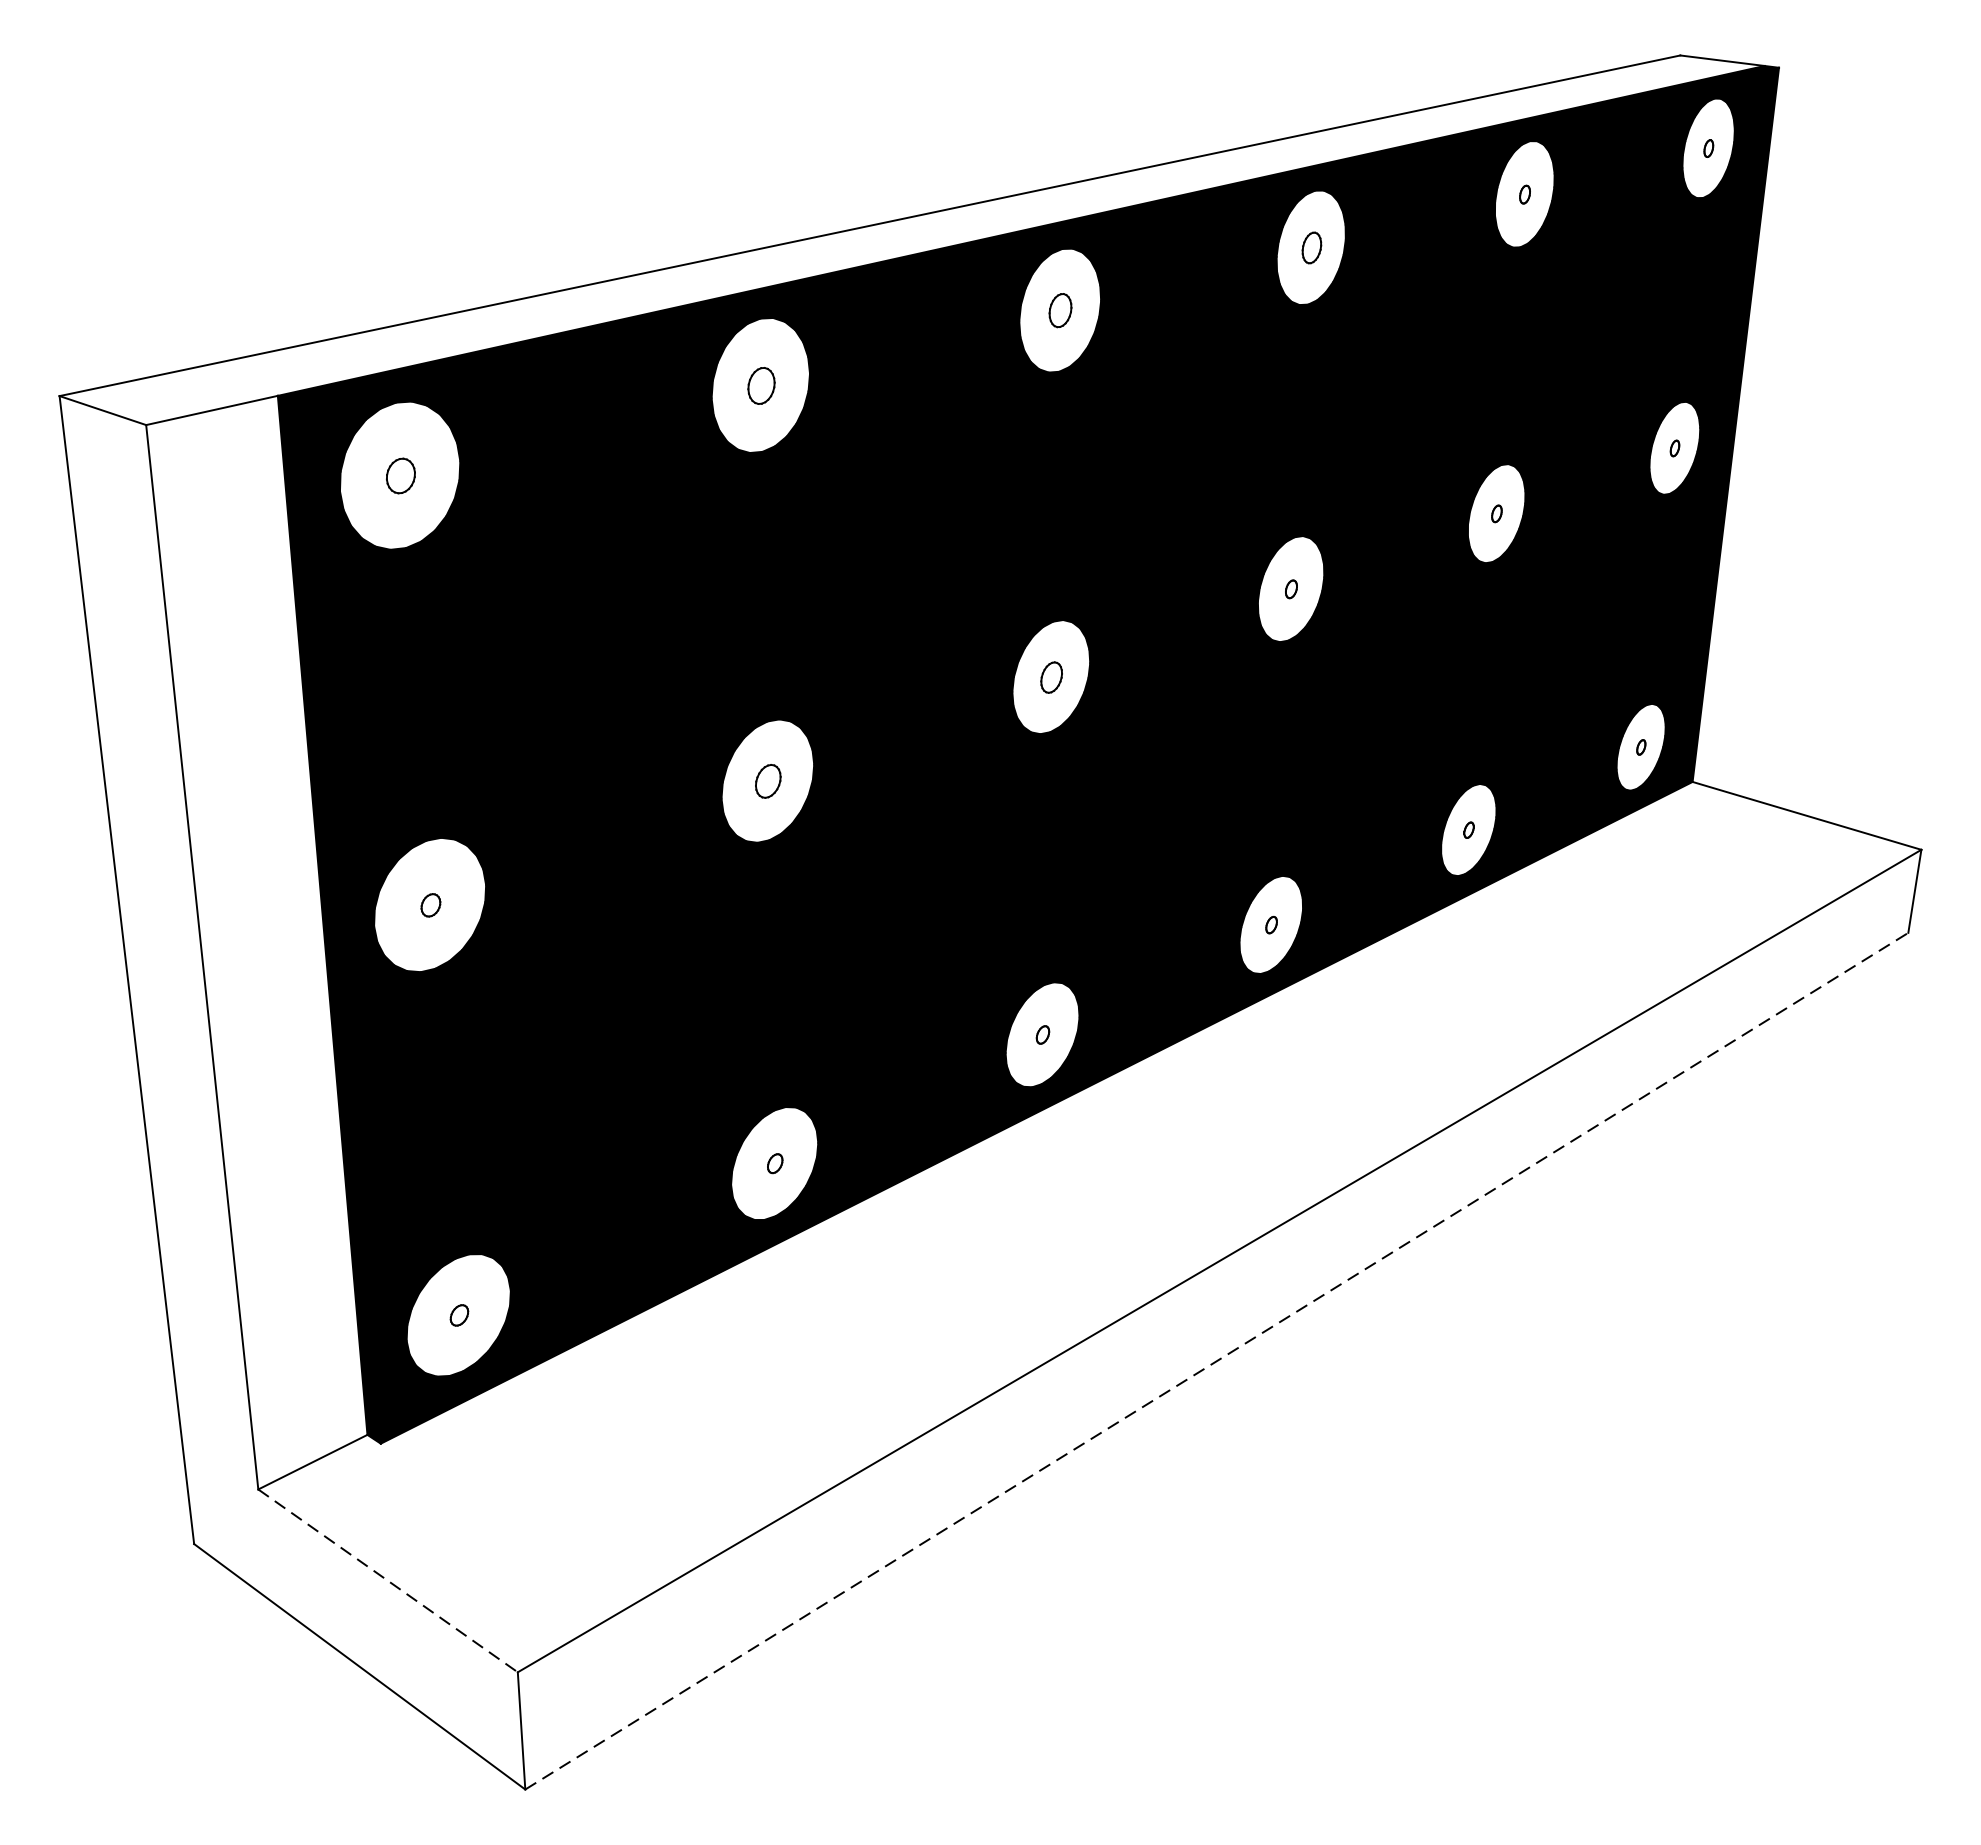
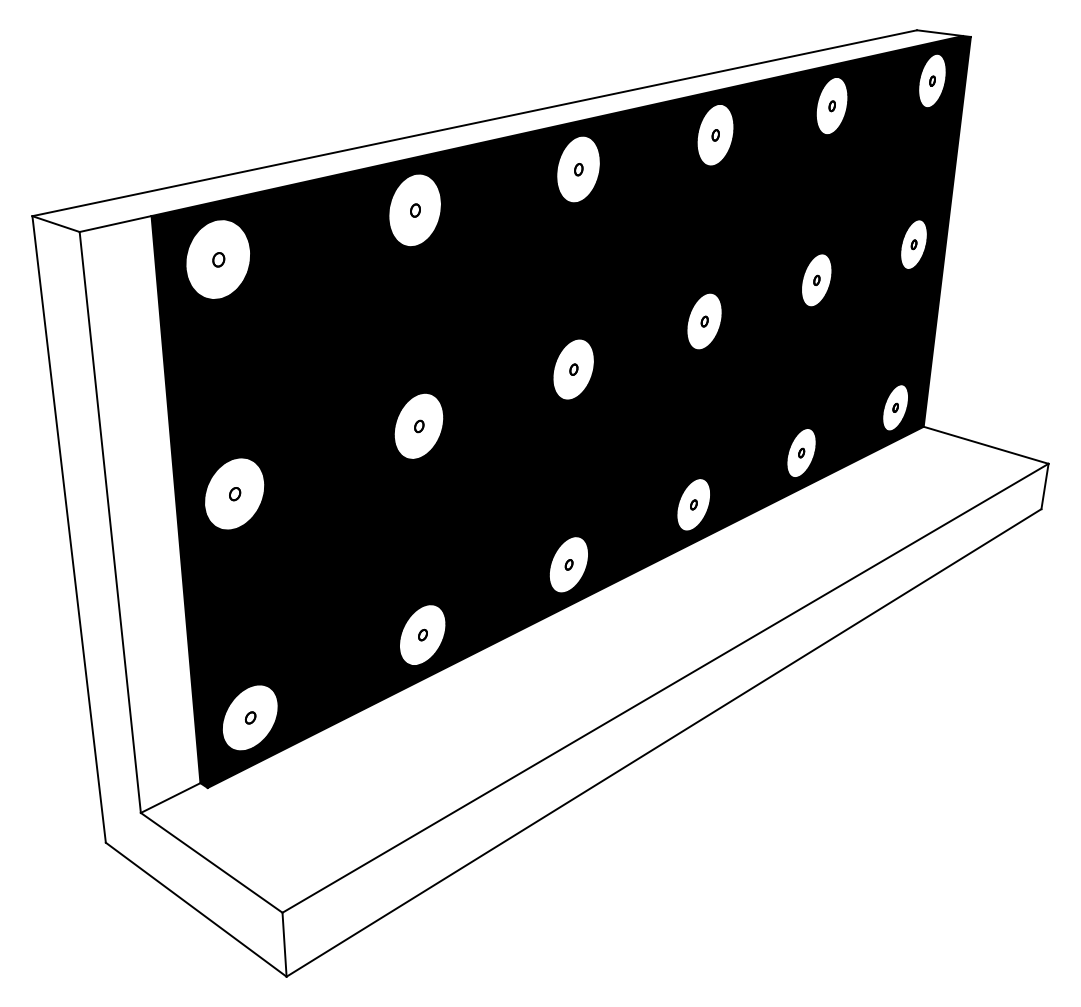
part: (1311, 248) -> (715, 135), size x0.62
part: (1060, 310) -> (578, 169), size x0.62
part: (761, 385) -> (415, 210), size x0.62
part: (400, 475) -> (218, 259), size x0.71
part: (1050, 676) -> (573, 369), size x0.62
part: (768, 781) -> (419, 426), size x0.62
line: (1217, 1360) -> (664, 742), dashed -> solid
line: (387, 1580) -> (211, 862), dashed -> solid

